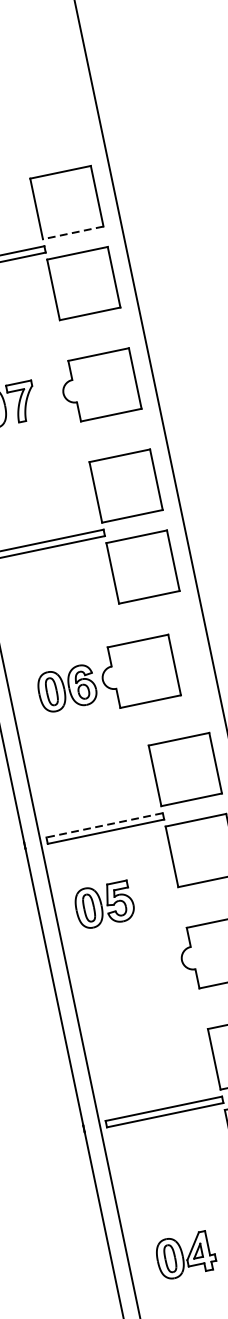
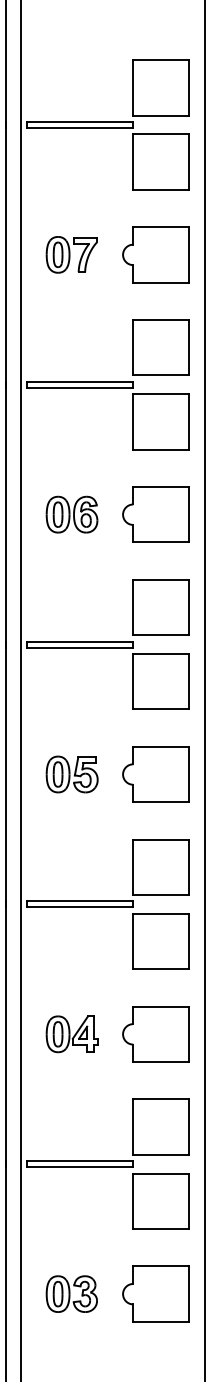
line: (73, 232) -> (161, 115), dashed -> solid
part: (138, 672) -> (155, 514), moved
line: (104, 825) -> (79, 641), dashed -> solid
part: (103, 905) -> (71, 774), moved

